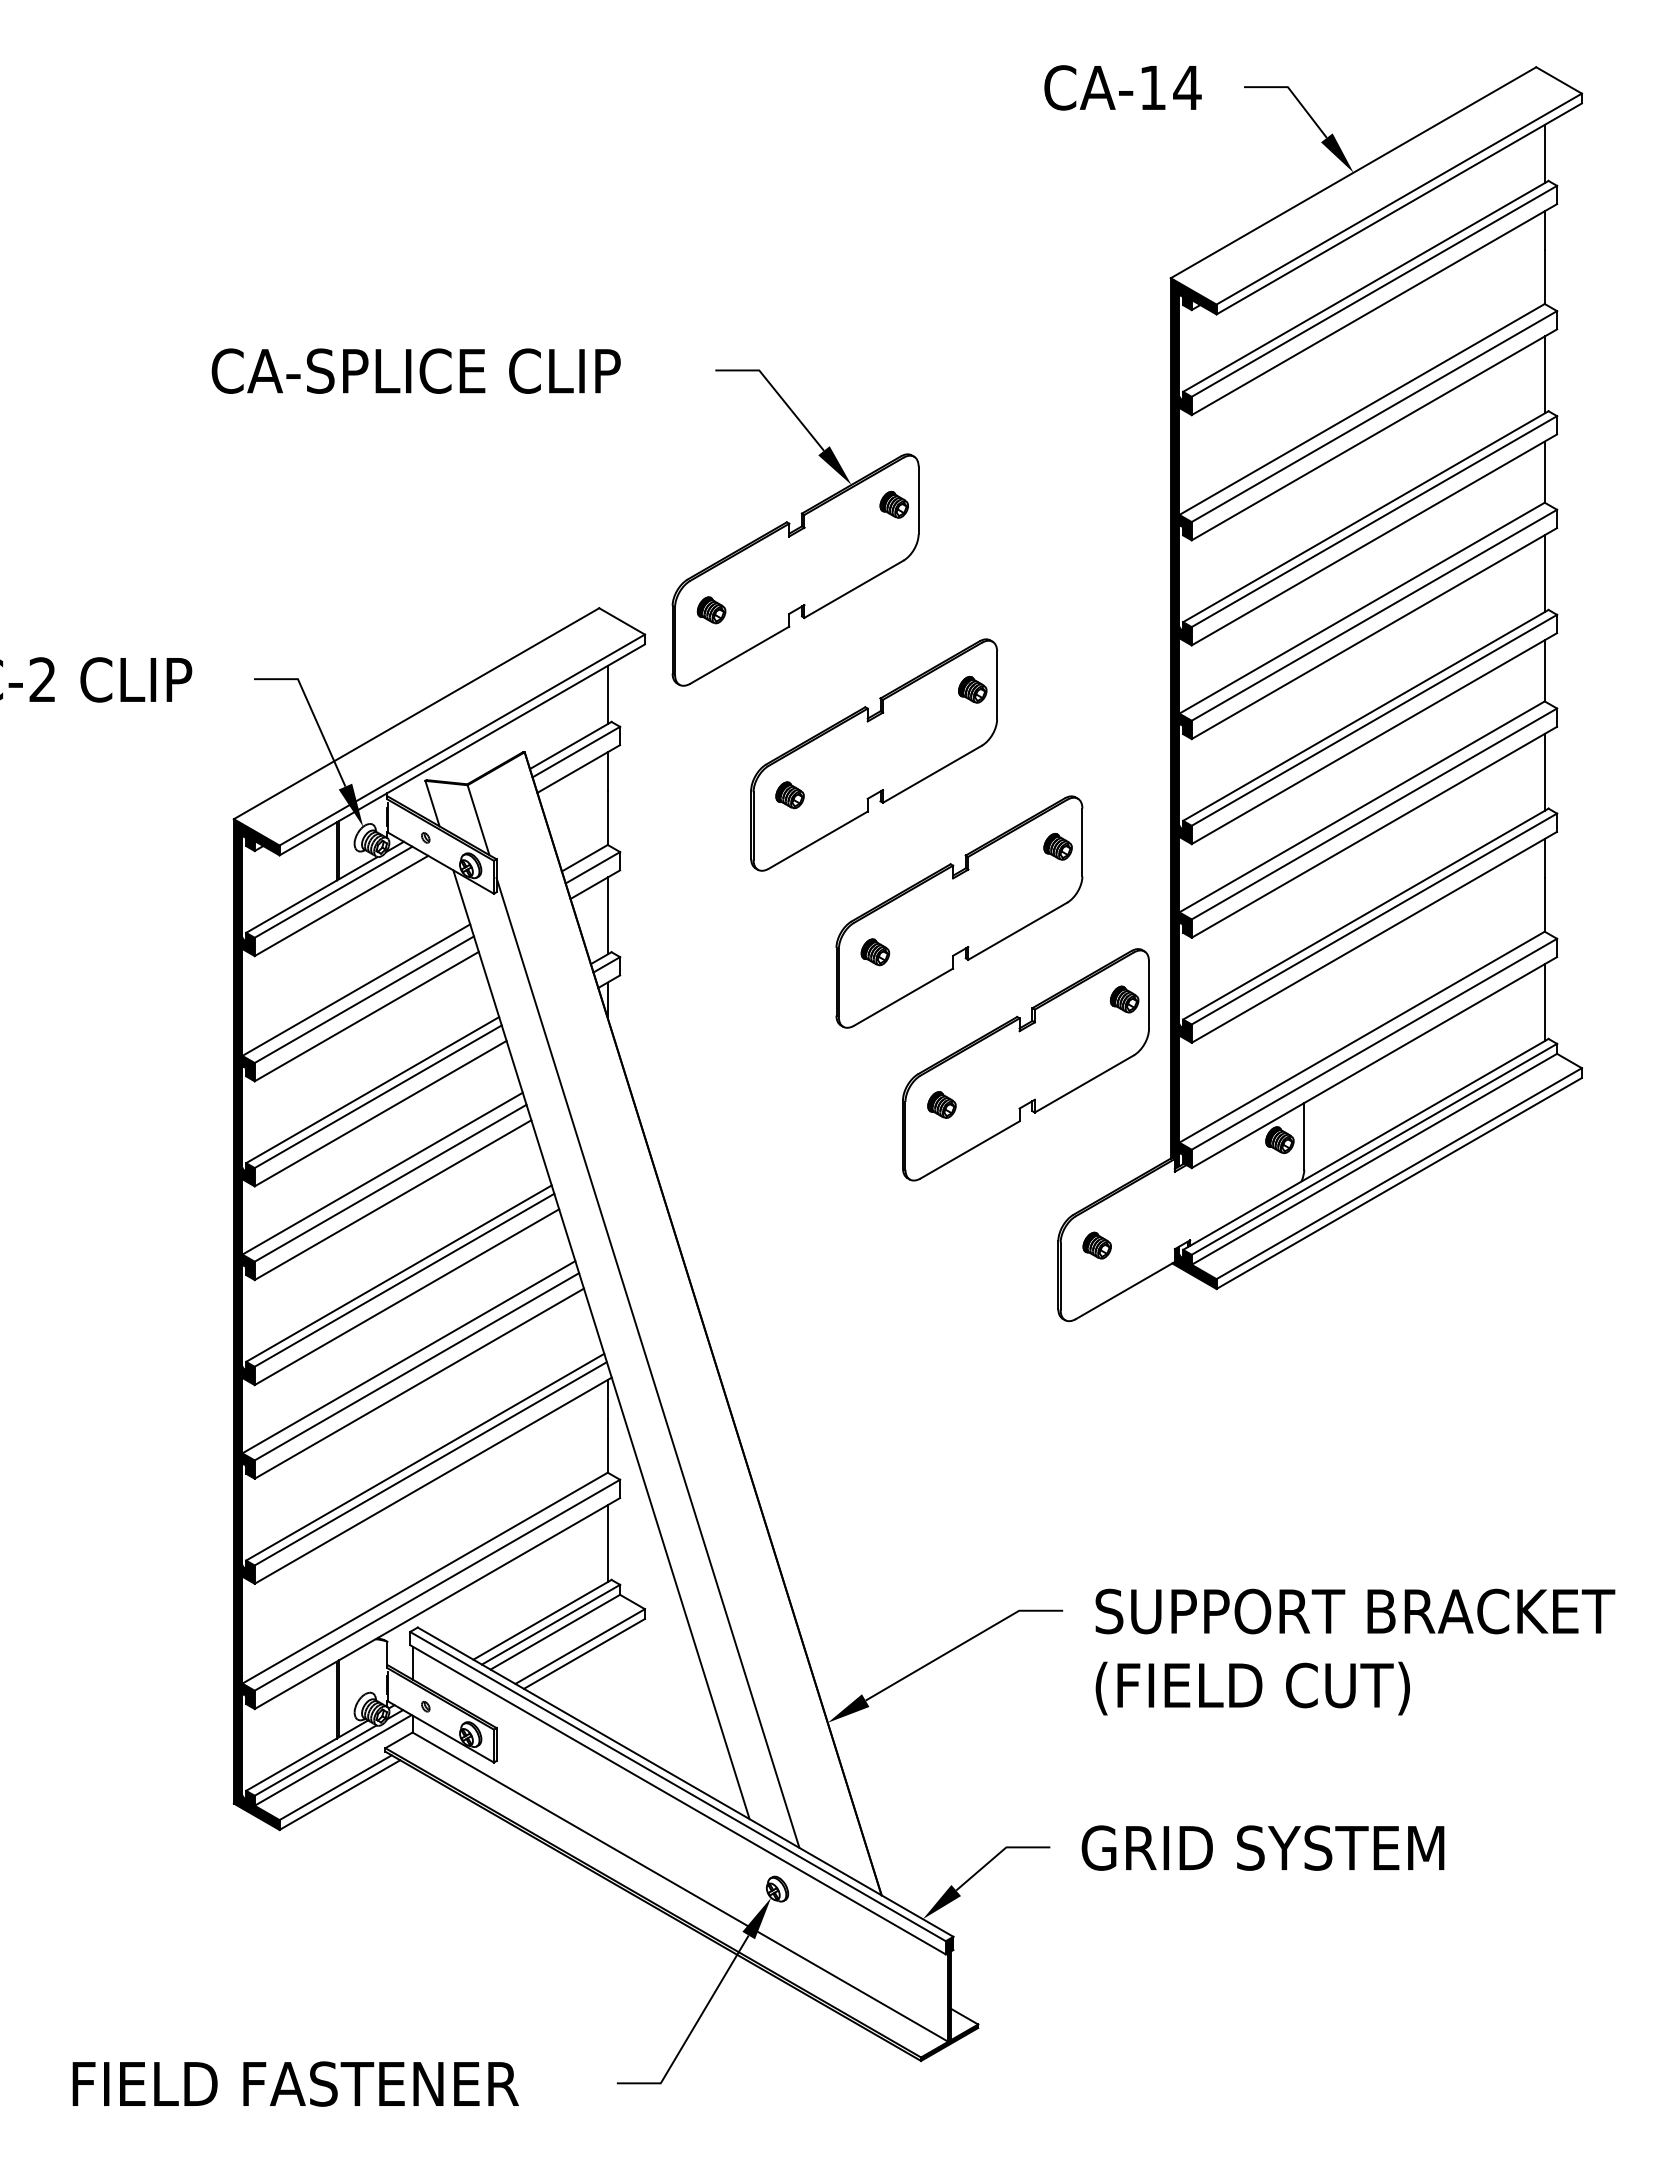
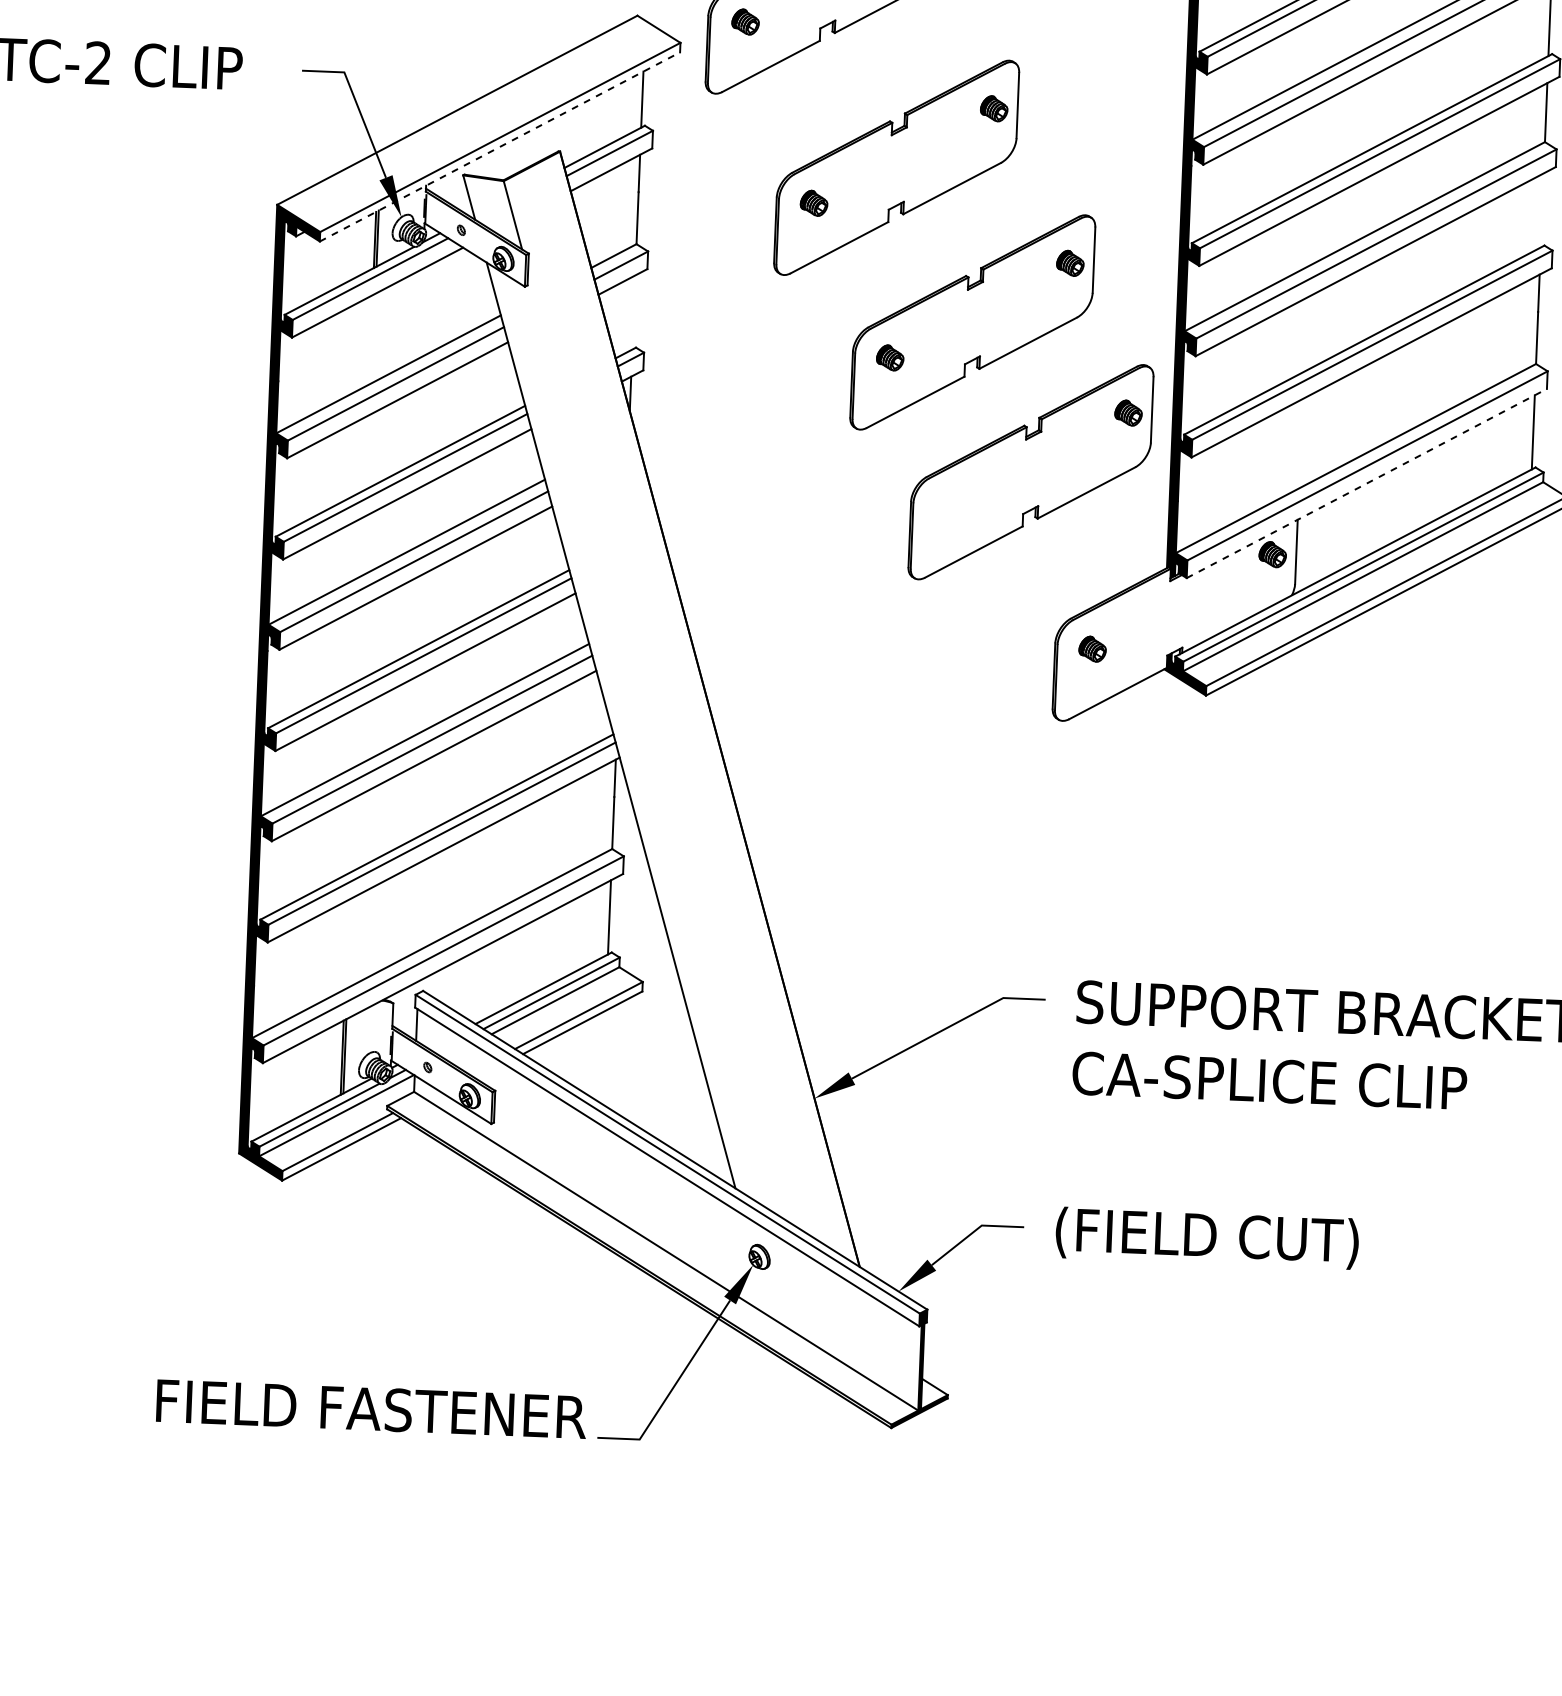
line: (462, 749) -> (500, 146), solid -> dashed
line: (1544, 771) -> (1542, 209), removed
line: (607, 915) -> (633, 312), removed
line: (1374, 1062) -> (1366, 483), solid -> dashed
part: (941, 1104) -> (948, 507), removed
line: (647, 1362) -> (654, 744), removed
text: (1298, 1688) -> (1269, 1083), (FIELD CUT) -> CA-SPLICE CLIP
text: (1262, 1850) -> (1228, 1238), GRID SYSTEM -> (FIELD CUT)
text: (295, 2083) -> (371, 1408), moved

